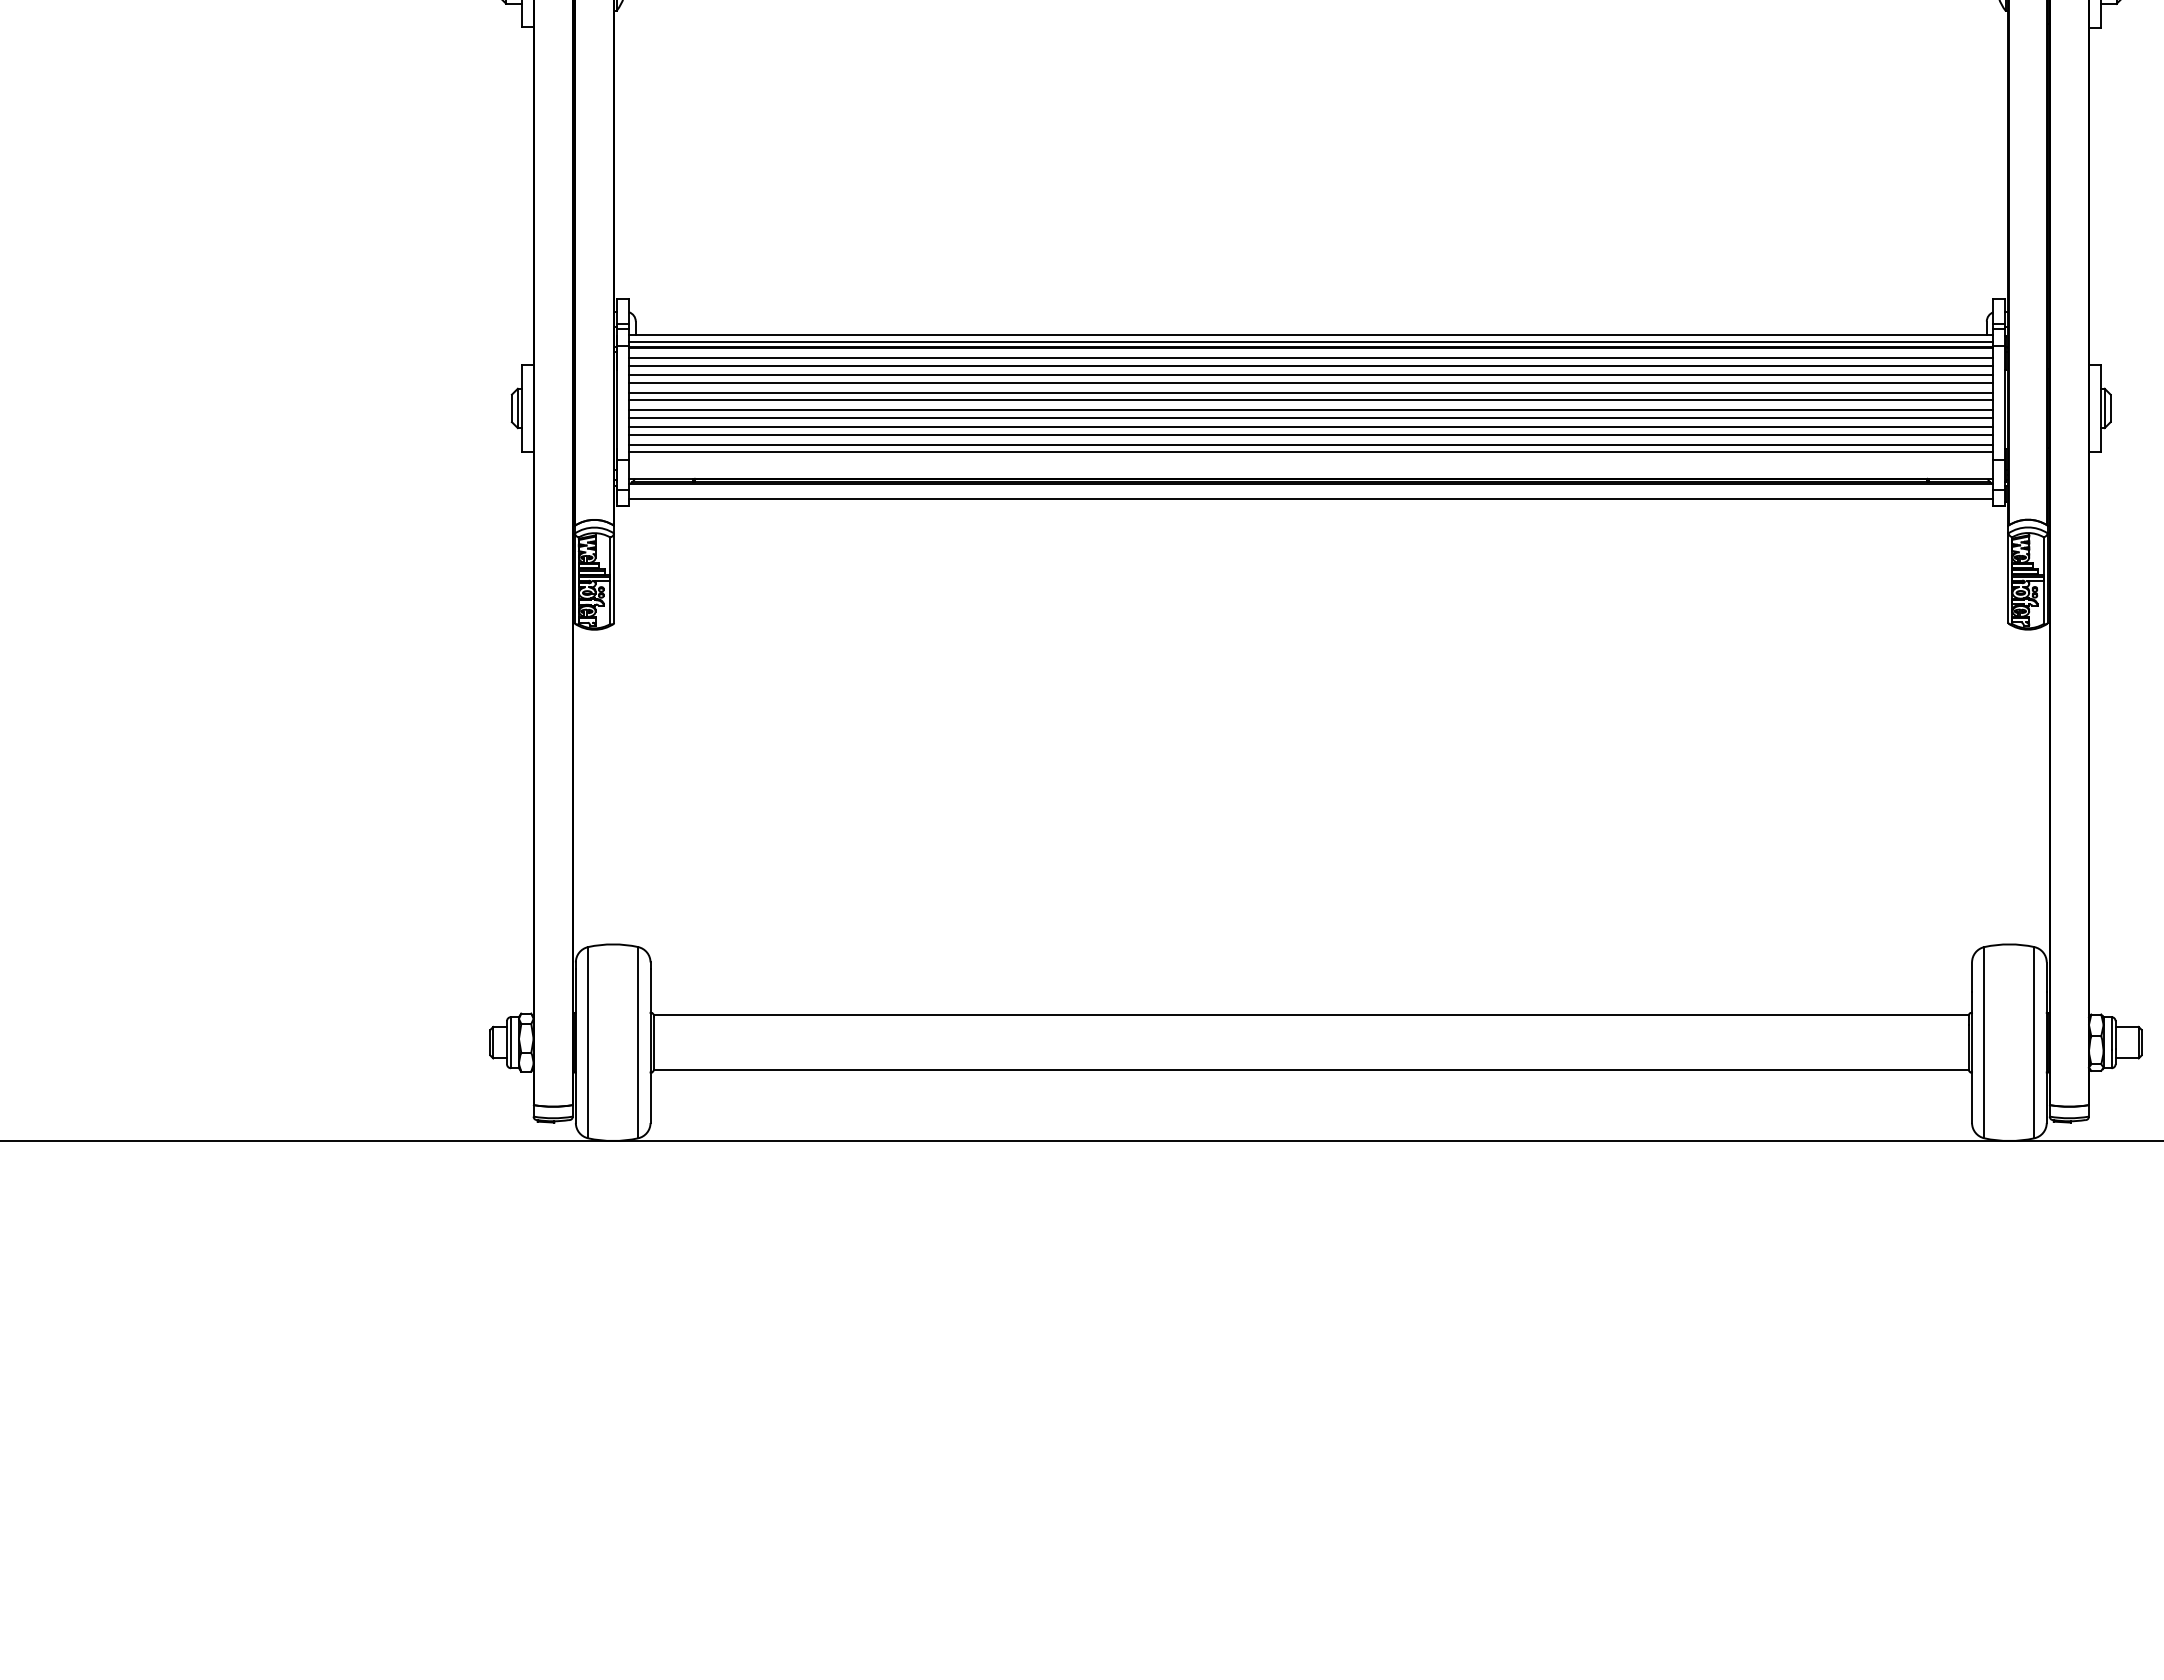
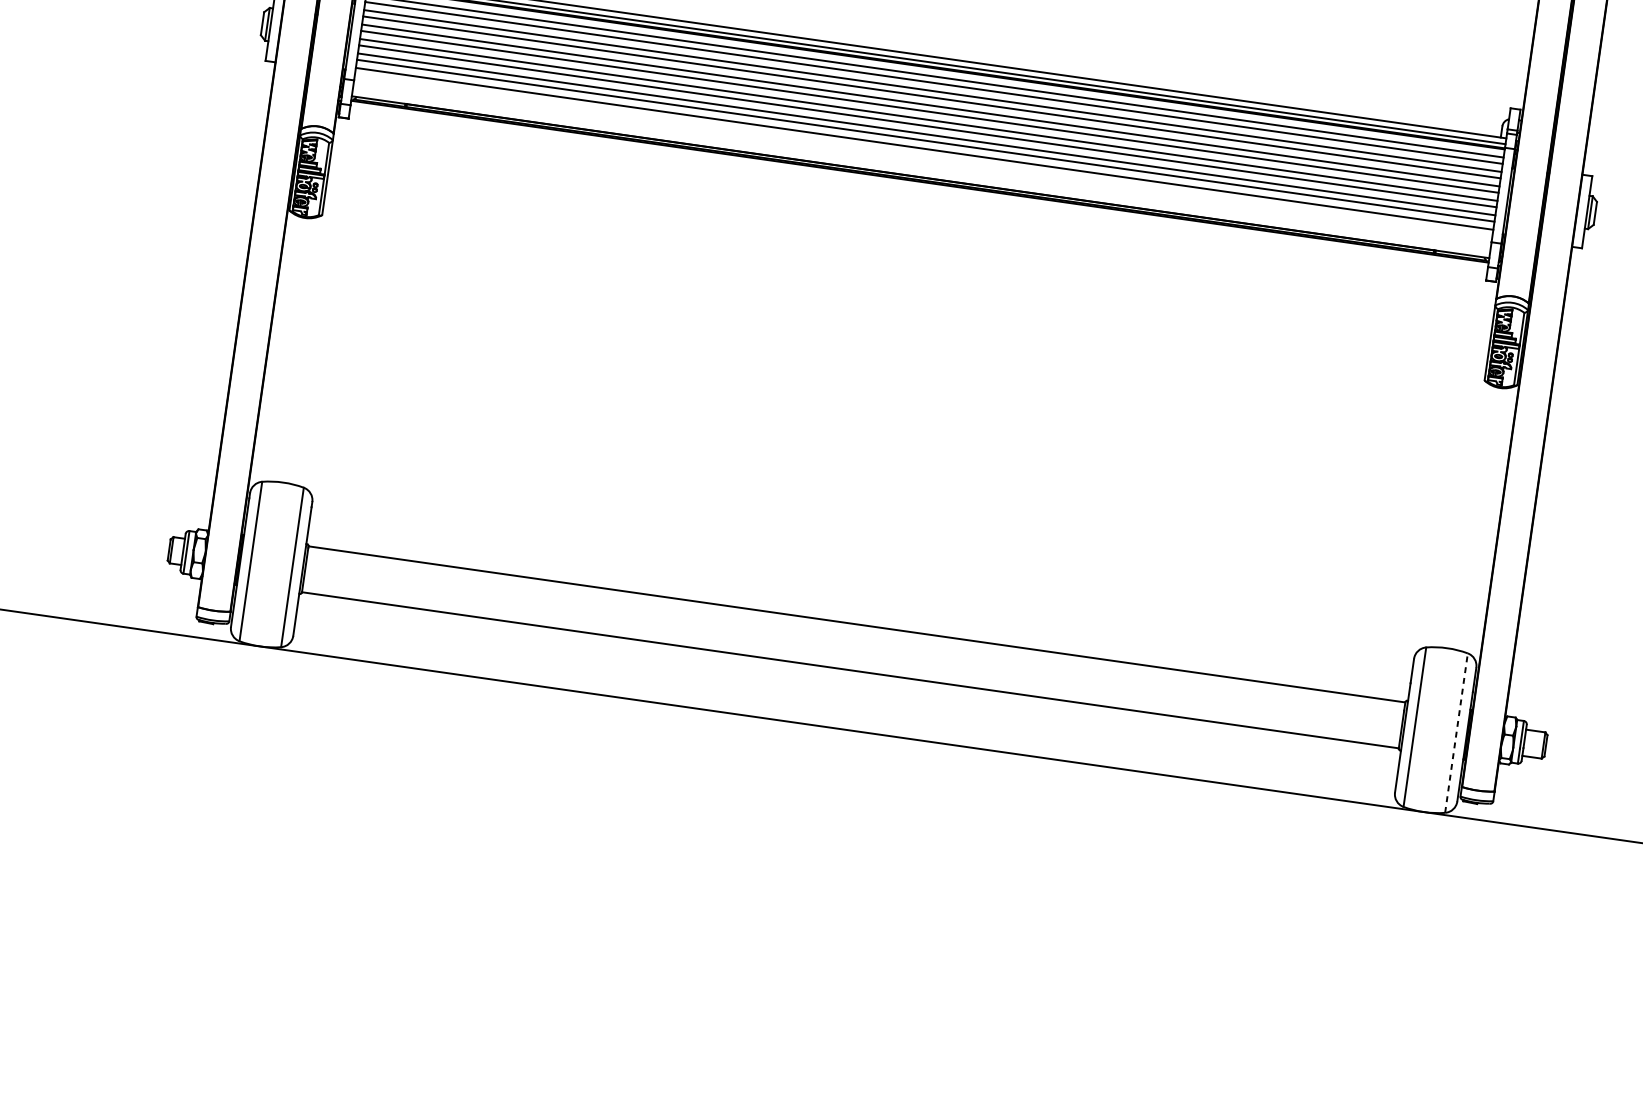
line: (1311, 452) -> (923, 155), removed
line: (1311, 498) -> (918, 193), removed
line: (2034, 1042) -> (1456, 732), solid -> dashed

